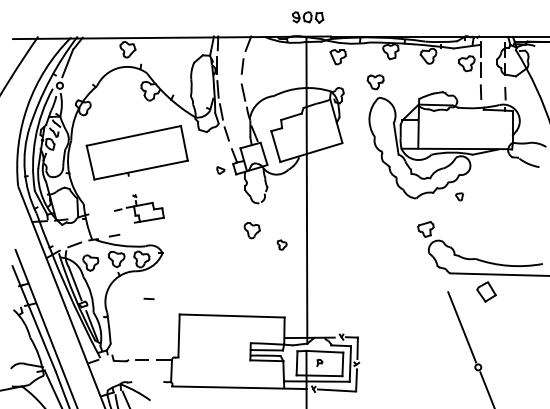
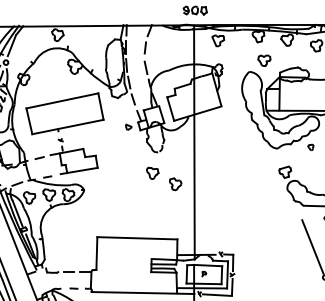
part: (375, 82) -> (264, 60), moved
part: (139, 208) -> (66, 156), size x1.67
part: (281, 244) -> (175, 183), size x1.67
line: (148, 298) -> (73, 288), moved

